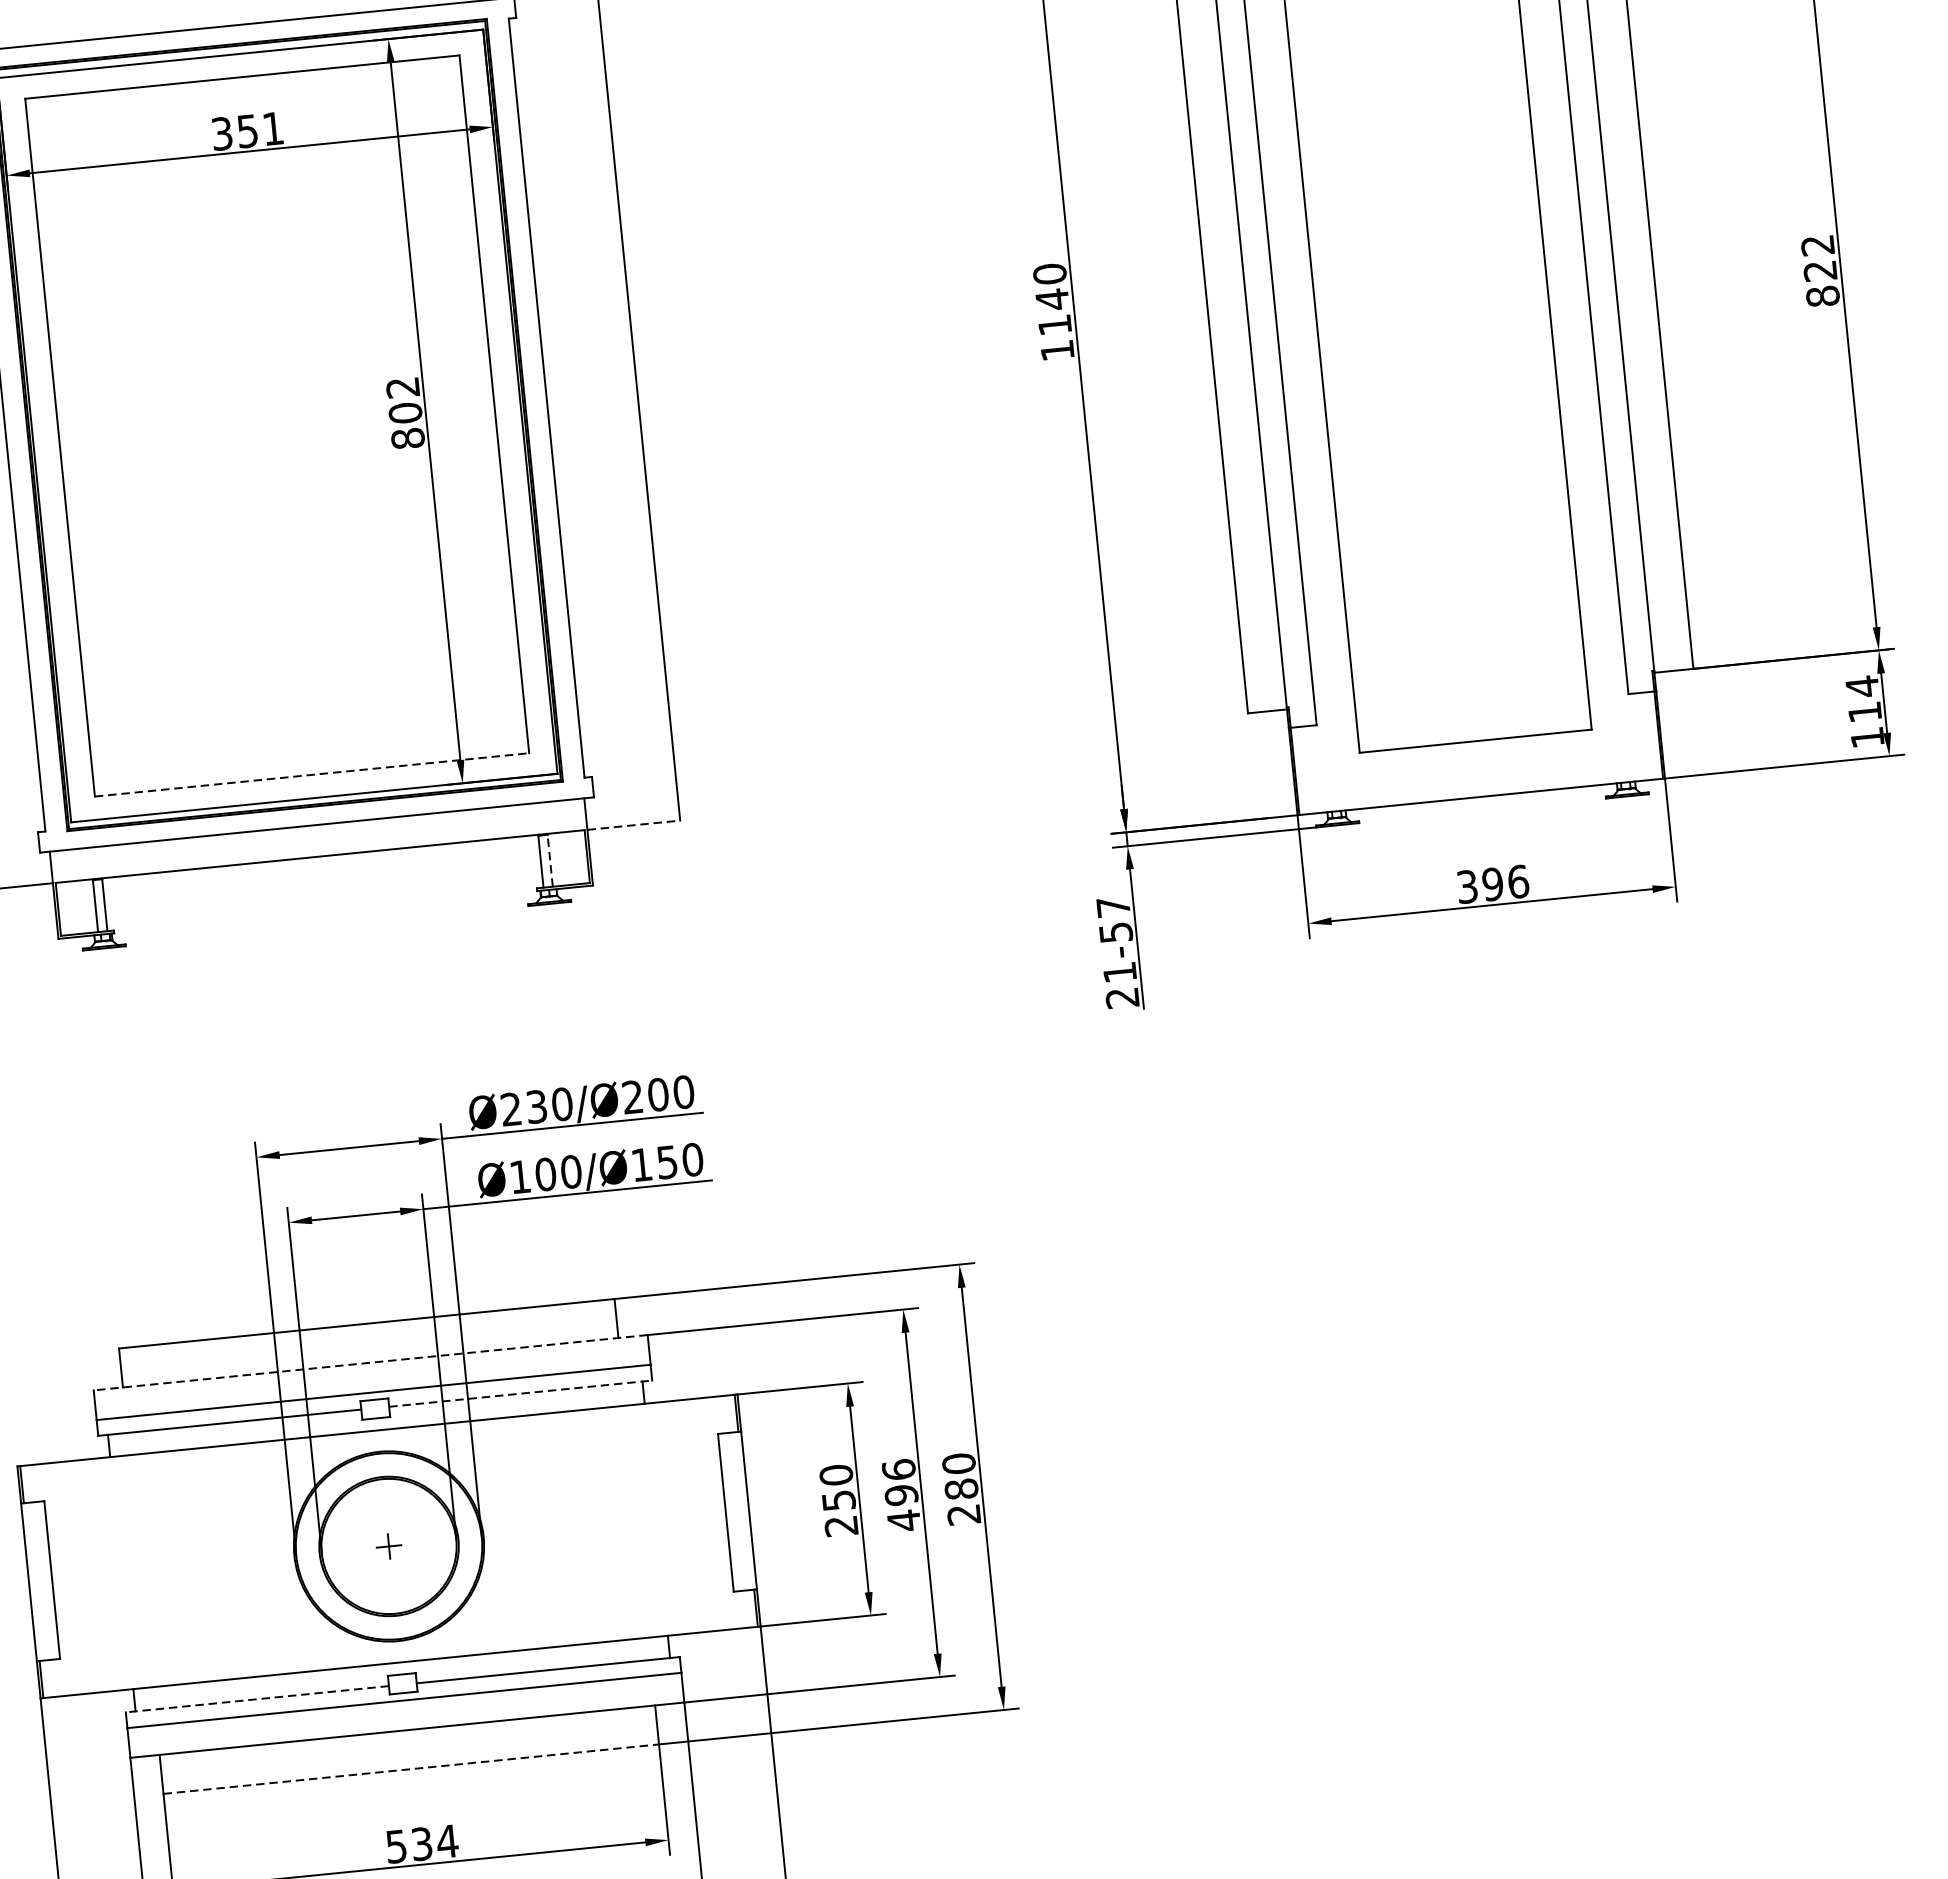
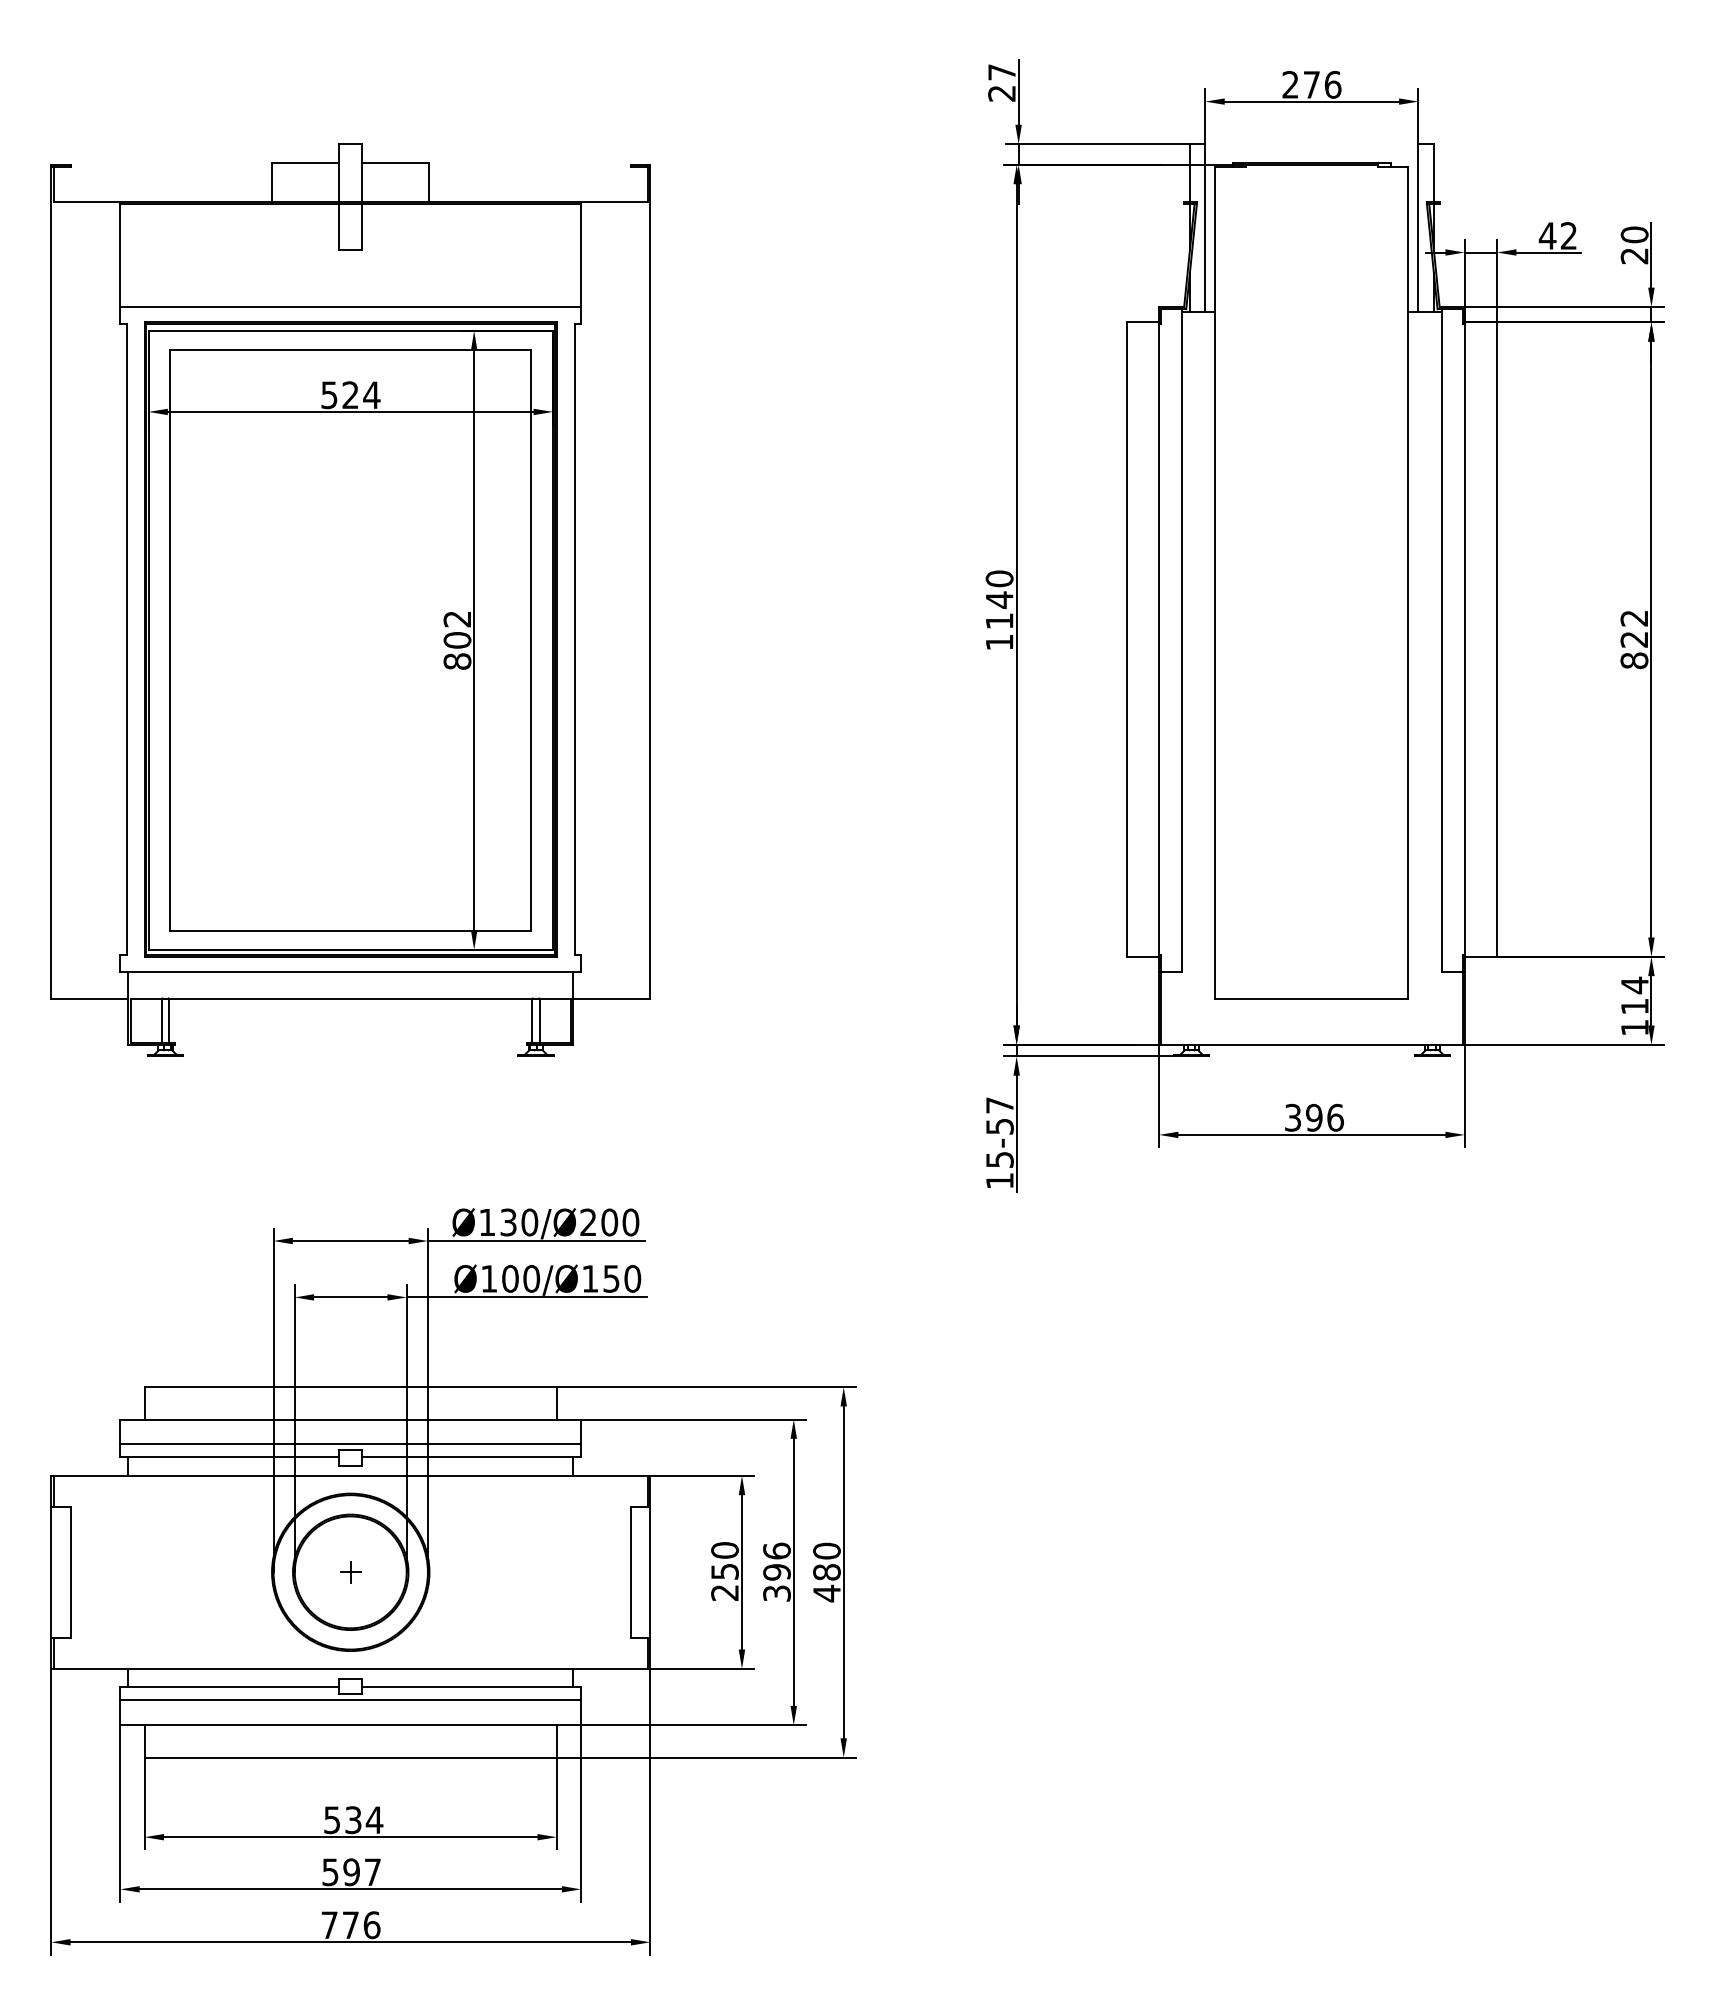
text: (248, 131) -> (351, 395), 351 -> 524
line: (311, 774) -> (350, 930), dashed -> solid
line: (633, 825) -> (611, 998), dashed -> solid
line: (549, 860) -> (539, 1020), dashed -> solid
text: (1120, 985) -> (999, 1170), 21-57 -> 15-57
text: (510, 1108) -> (486, 1221), Ø230/Ø200 -> Ø130/Ø200
line: (370, 1362) -> (350, 1419), dashed -> solid
line: (521, 1393) -> (472, 1457), dashed -> solid
text: (963, 1514) -> (826, 1593), 280 -> 480
text: (903, 1520) -> (776, 1593), 496 -> 396
line: (257, 1699) -> (229, 1687), dashed -> solid
line: (412, 1768) -> (351, 1757), dashed -> solid

